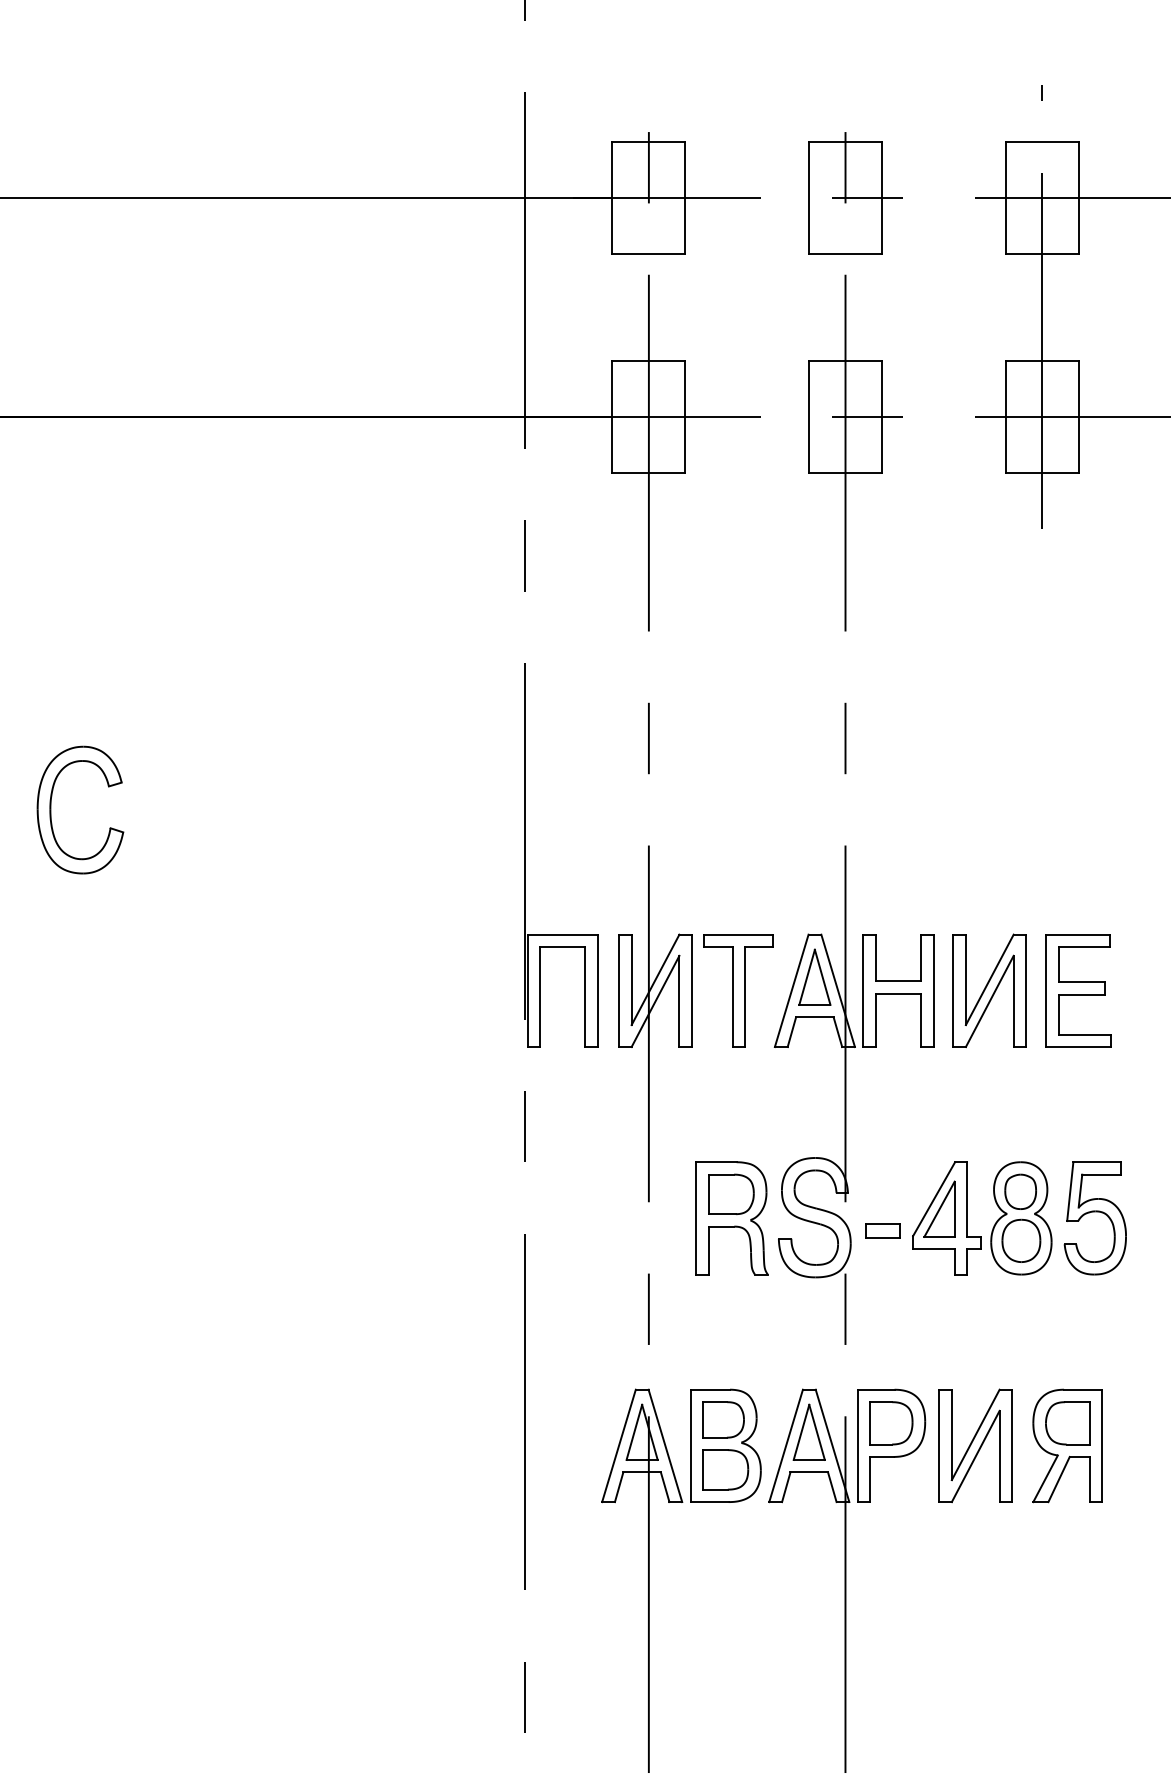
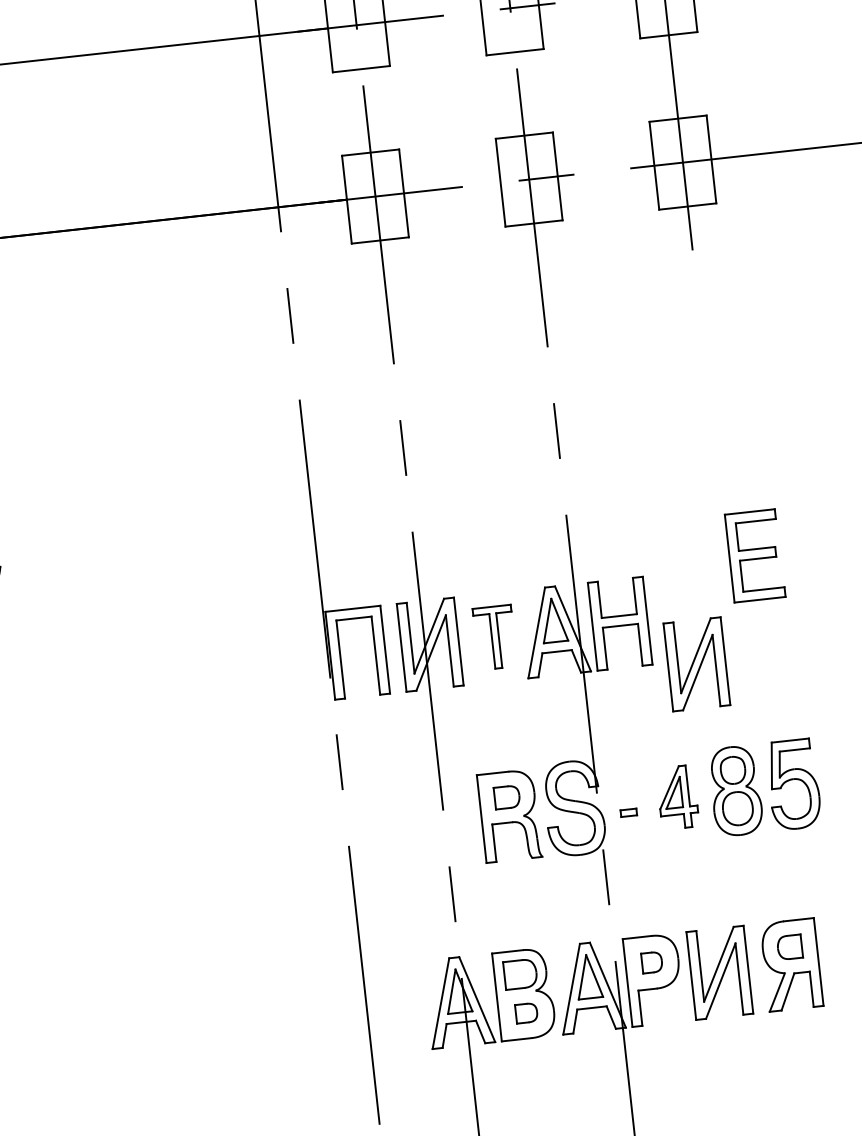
part: (738, 990) -> (495, 637), size x0.7
part: (989, 990) -> (696, 664), moved
part: (1078, 990) -> (755, 555), moved
part: (731, 1194) -> (507, 797), size x0.7
part: (946, 1218) -> (677, 797), size x0.7
part: (882, 1230) -> (628, 812), size x0.6
part: (891, 1423) -> (652, 962), size x0.6
part: (1067, 1423) -> (789, 947), size x0.7
part: (725, 1469) -> (526, 1012), size x0.6

